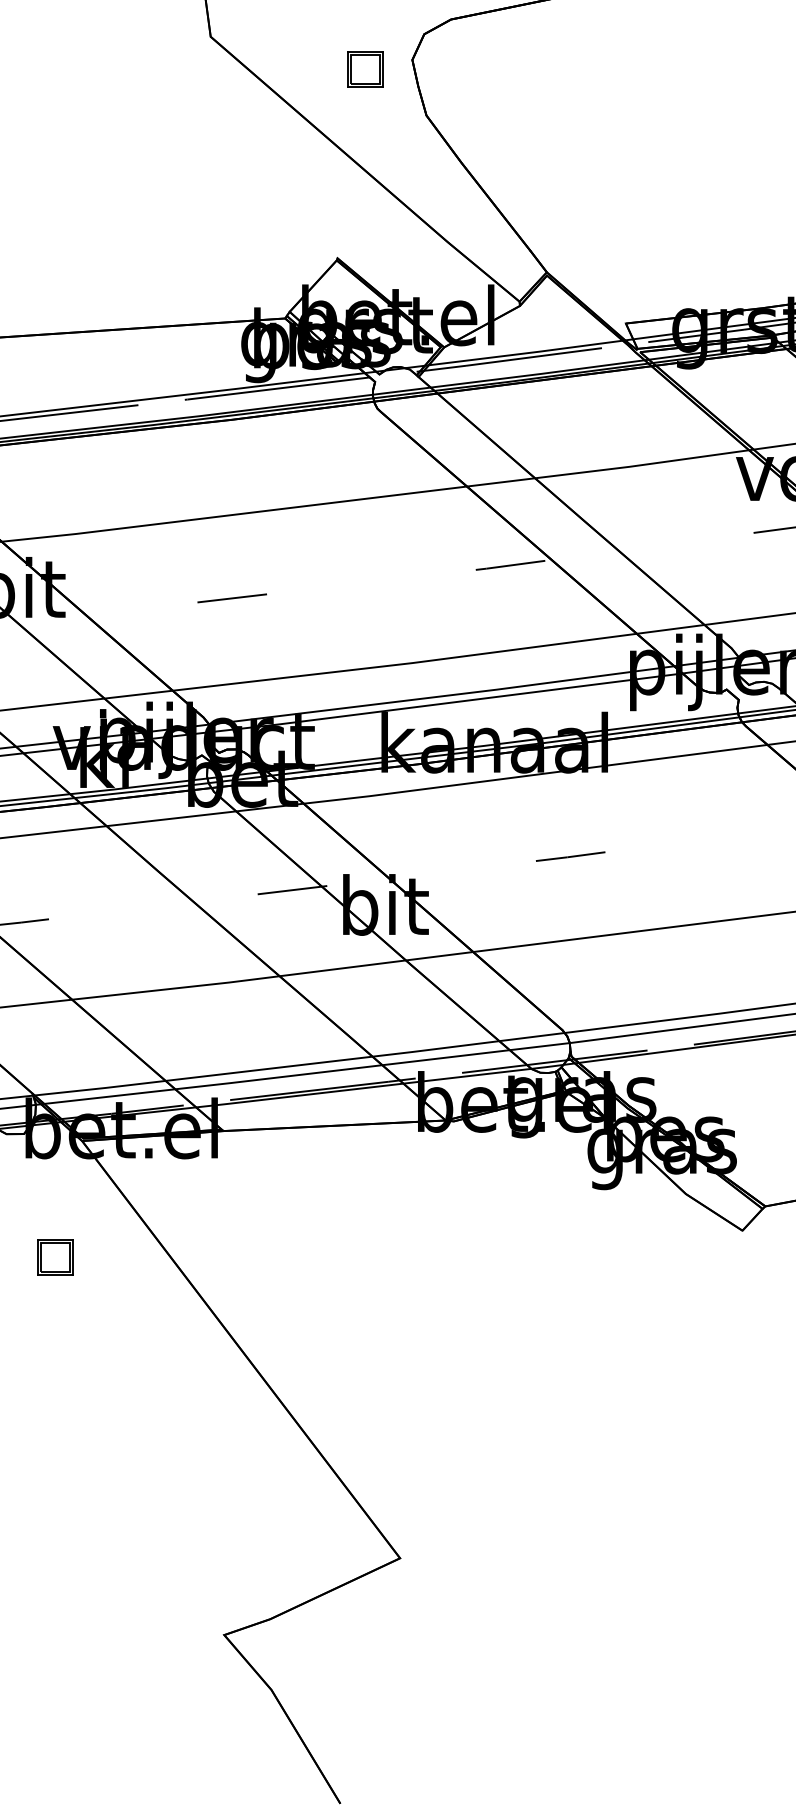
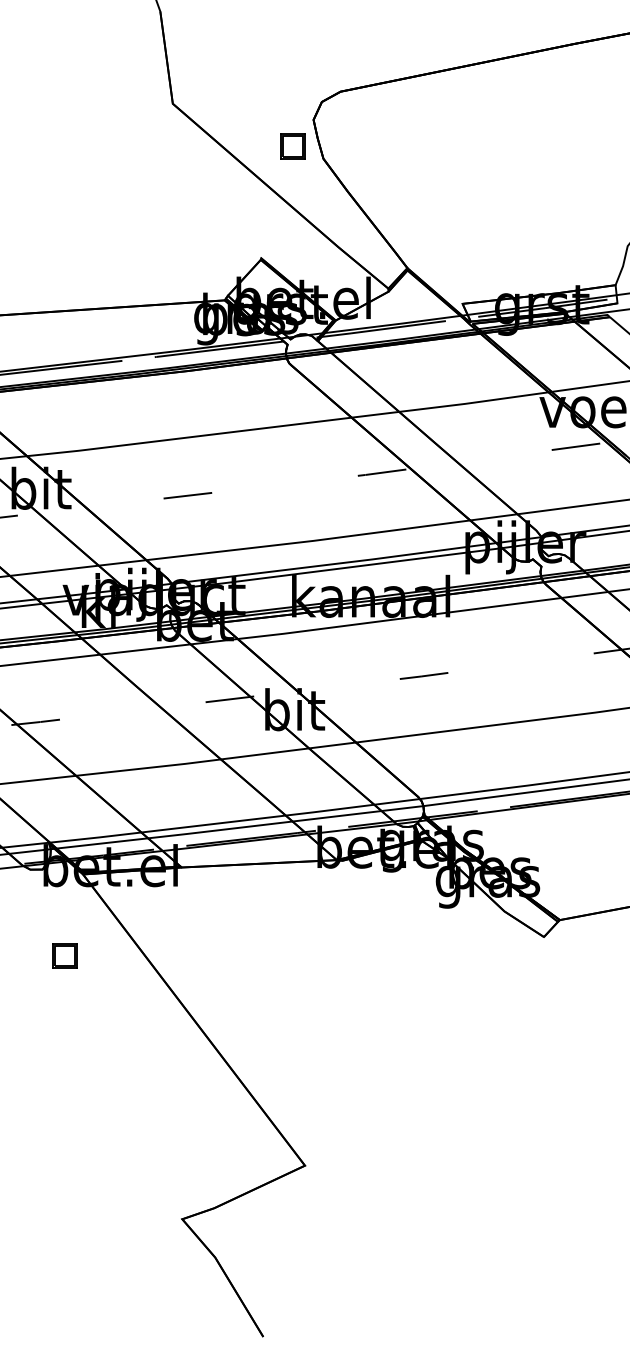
part: (364, 69) -> (292, 146), moved

